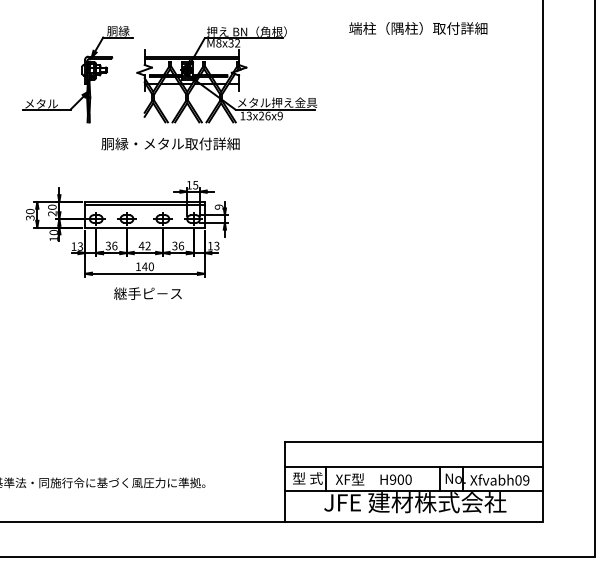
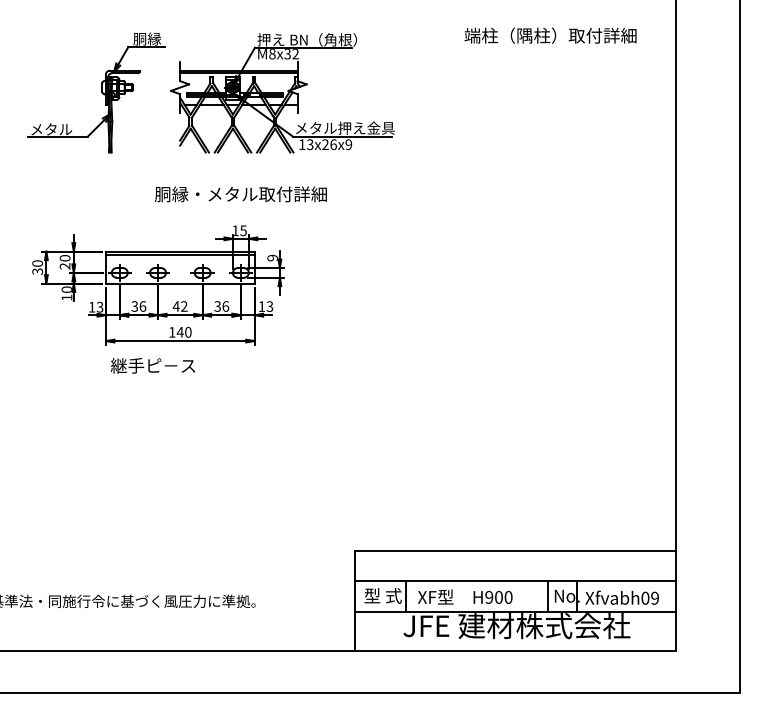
text: (418, 28) -> (550, 35), moved
text: (170, 143) -> (240, 193), moved
text: (147, 293) -> (152, 365), moved

